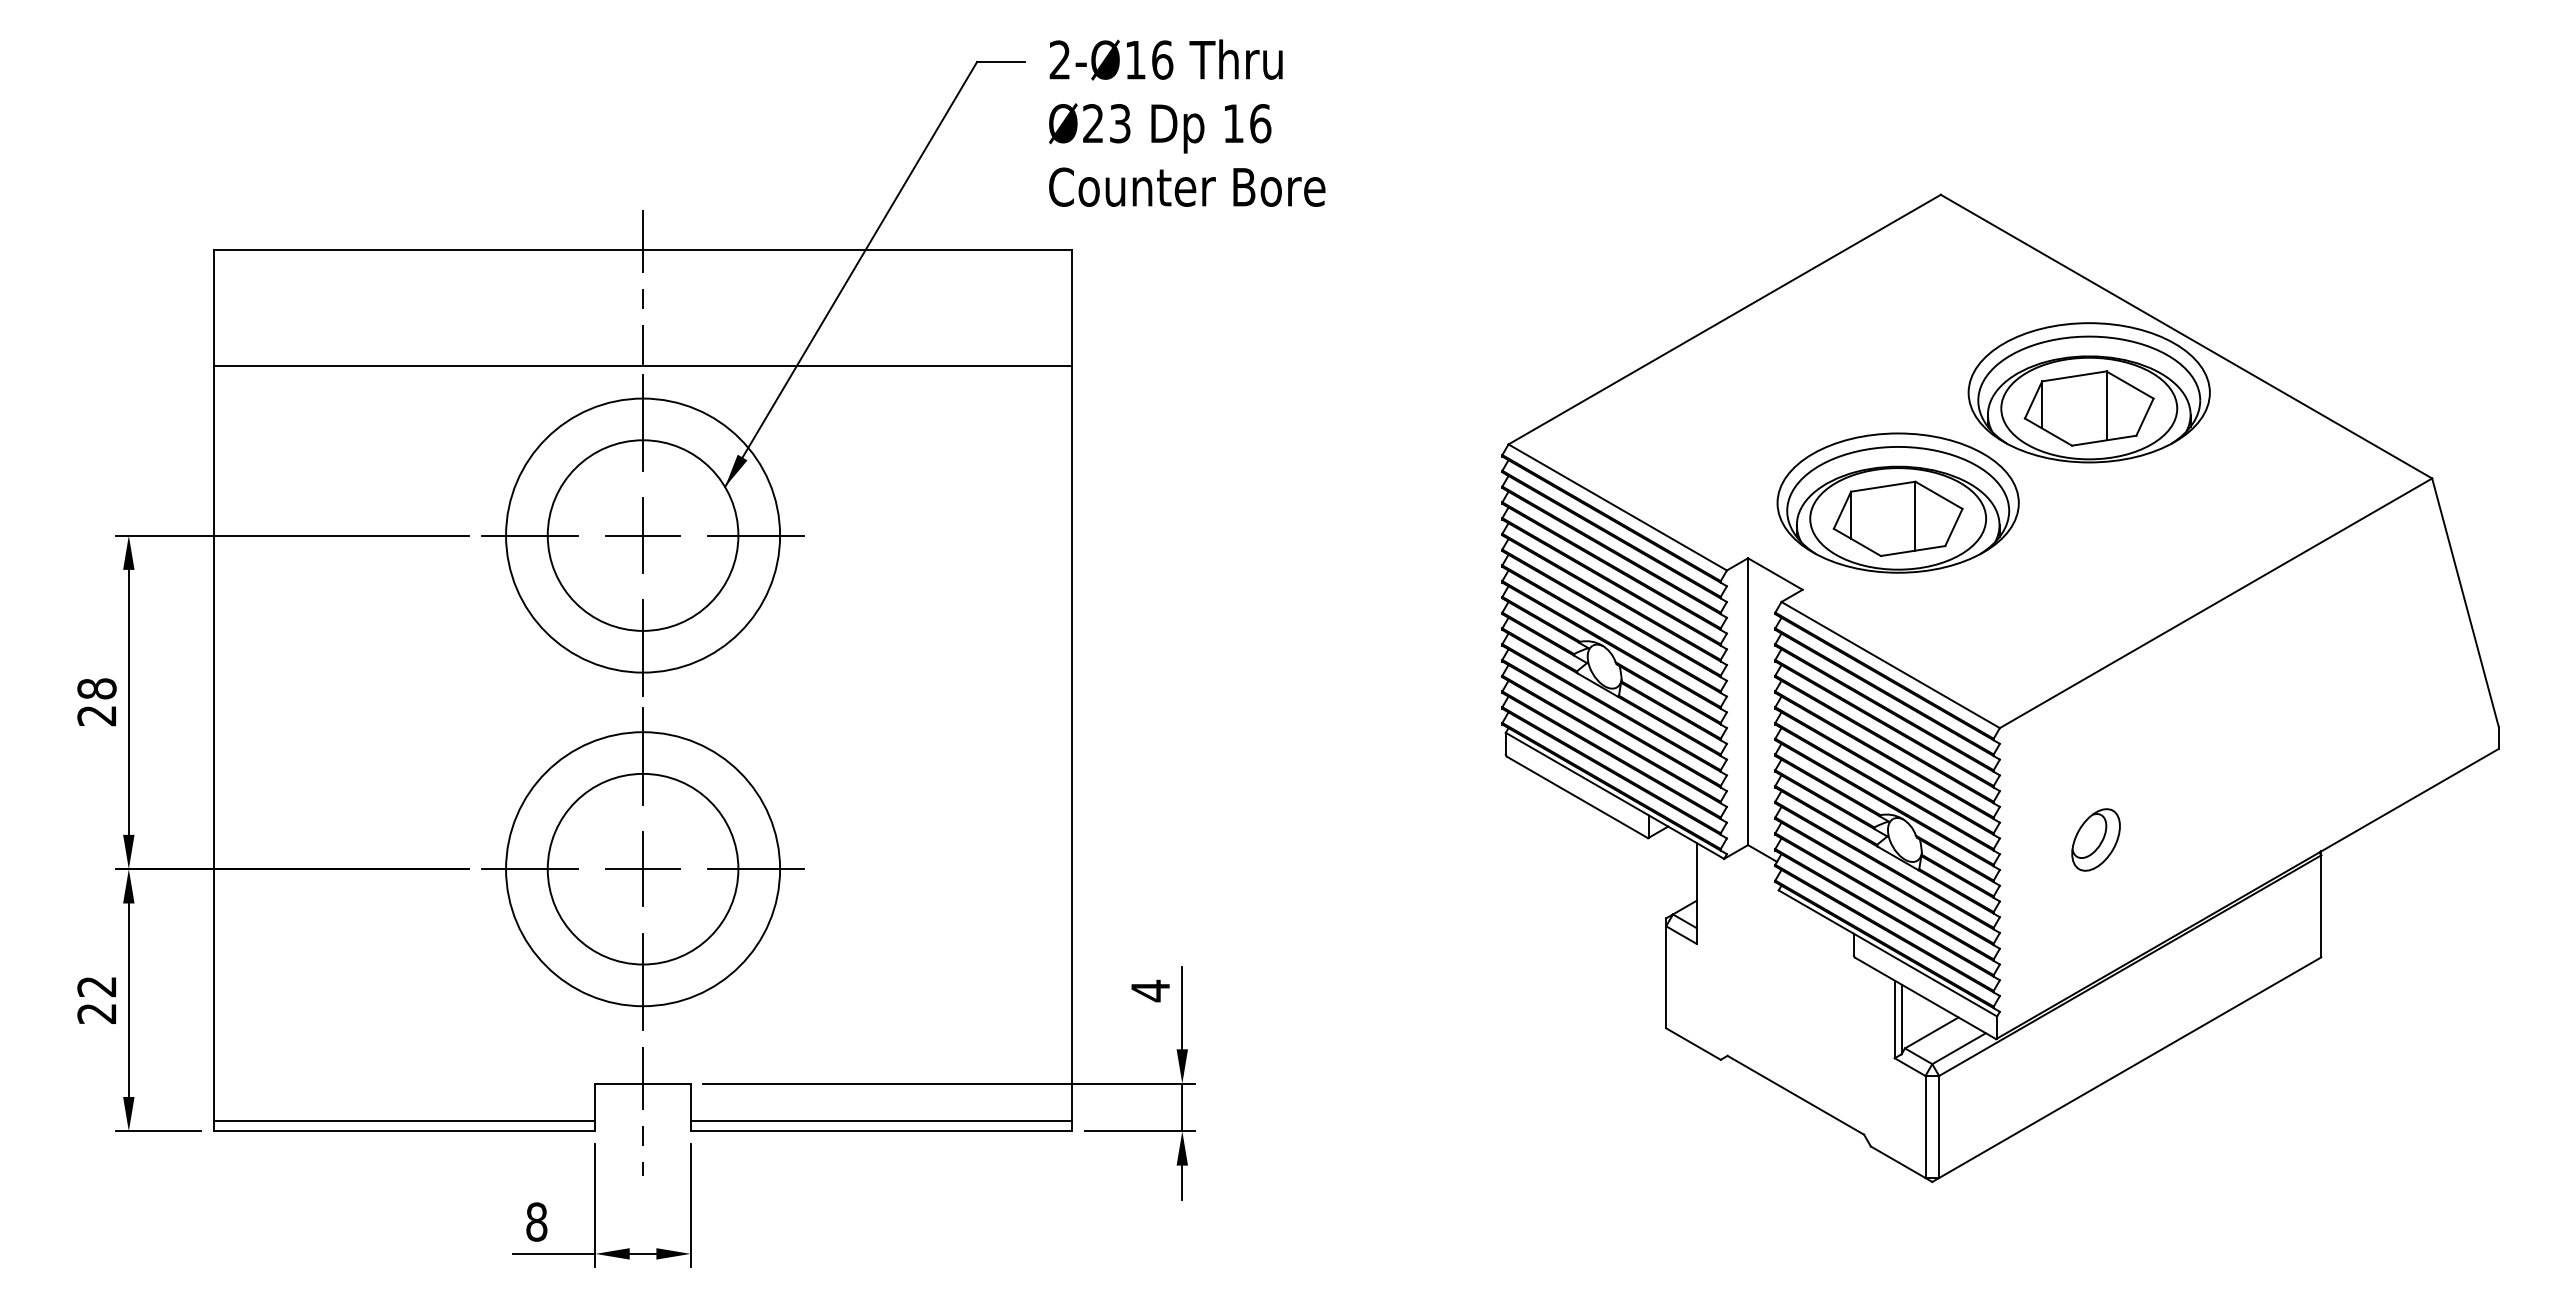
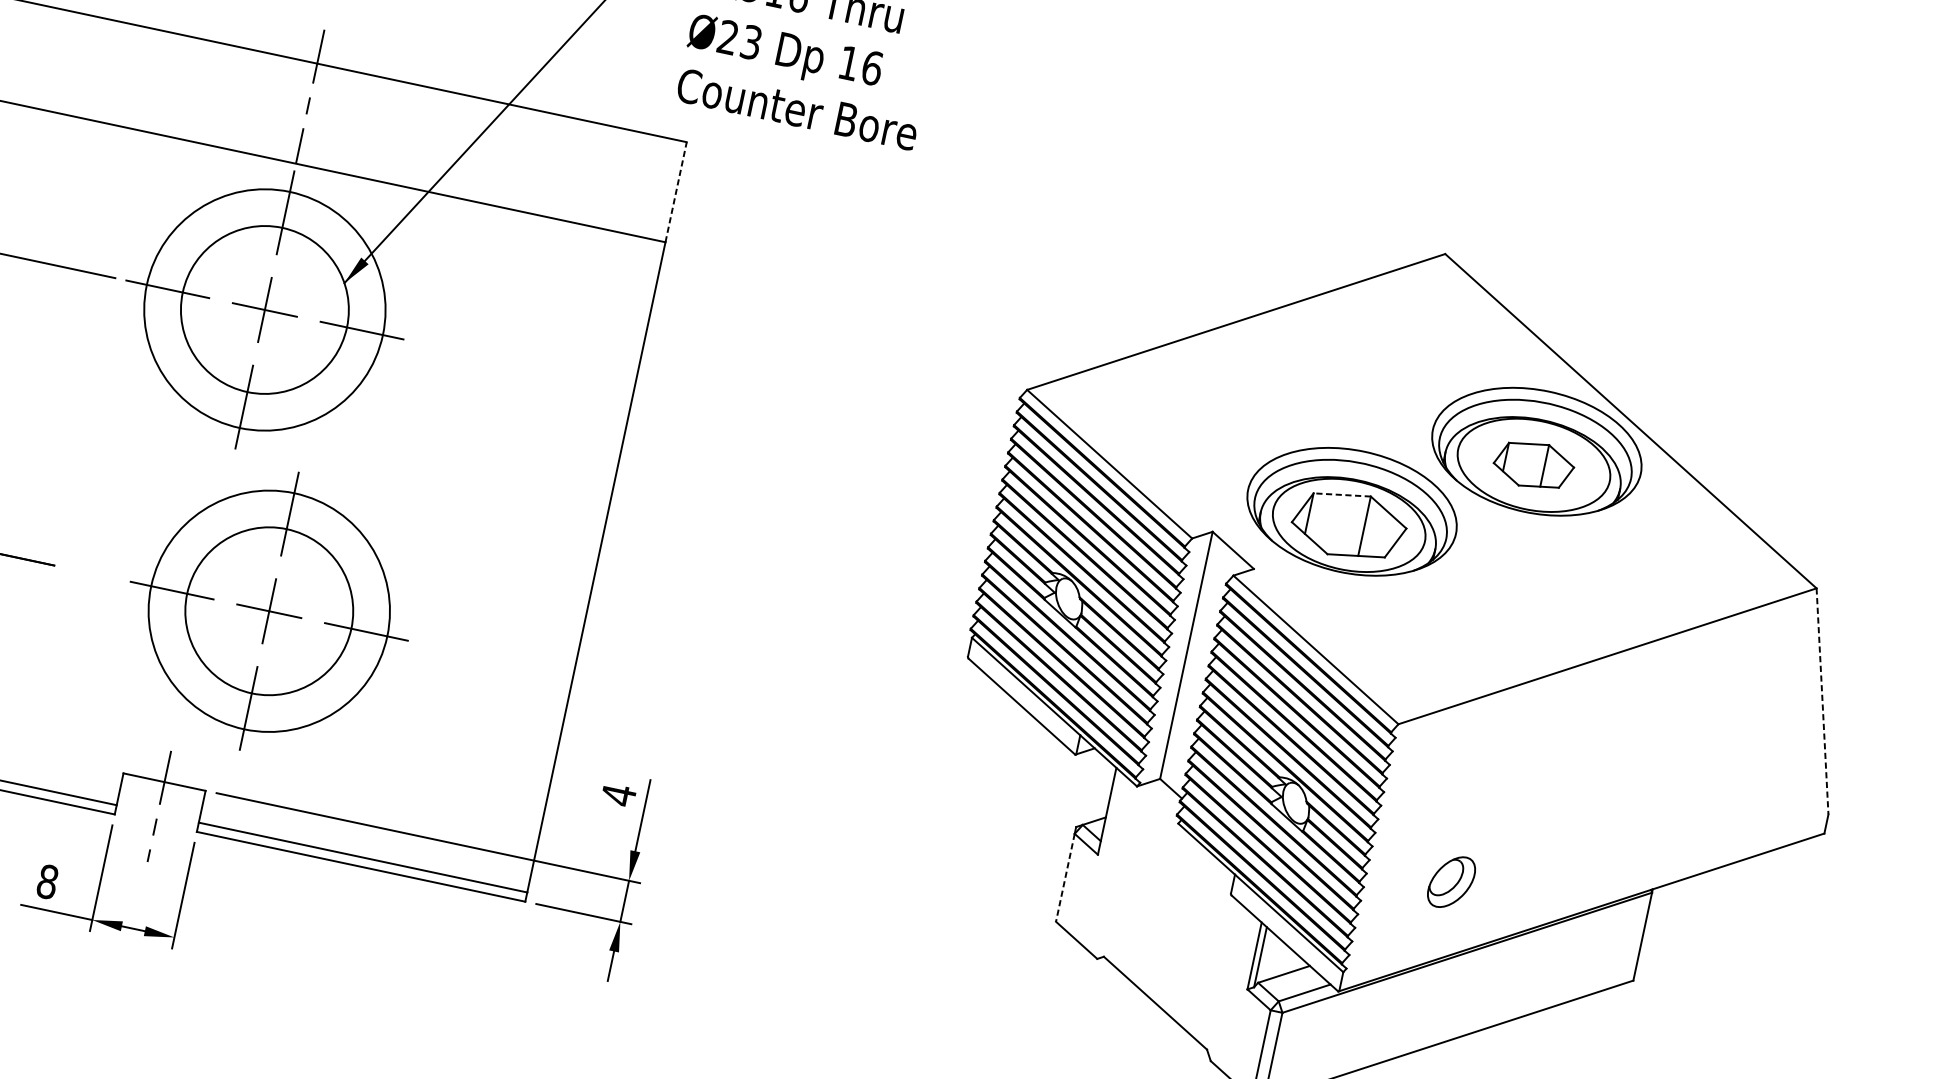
line: (1072, 307) -> (676, 192), solid -> dashed
part: (2088, 408) -> (1533, 465), size x0.7
line: (1883, 486) -> (1342, 494), solid -> dashed
line: (2465, 602) -> (1822, 701), solid -> dashed
part: (2095, 839) -> (1451, 881), moved
part: (642, 868) -> (268, 610), moved
line: (1666, 977) -> (1065, 878), solid -> dashed

